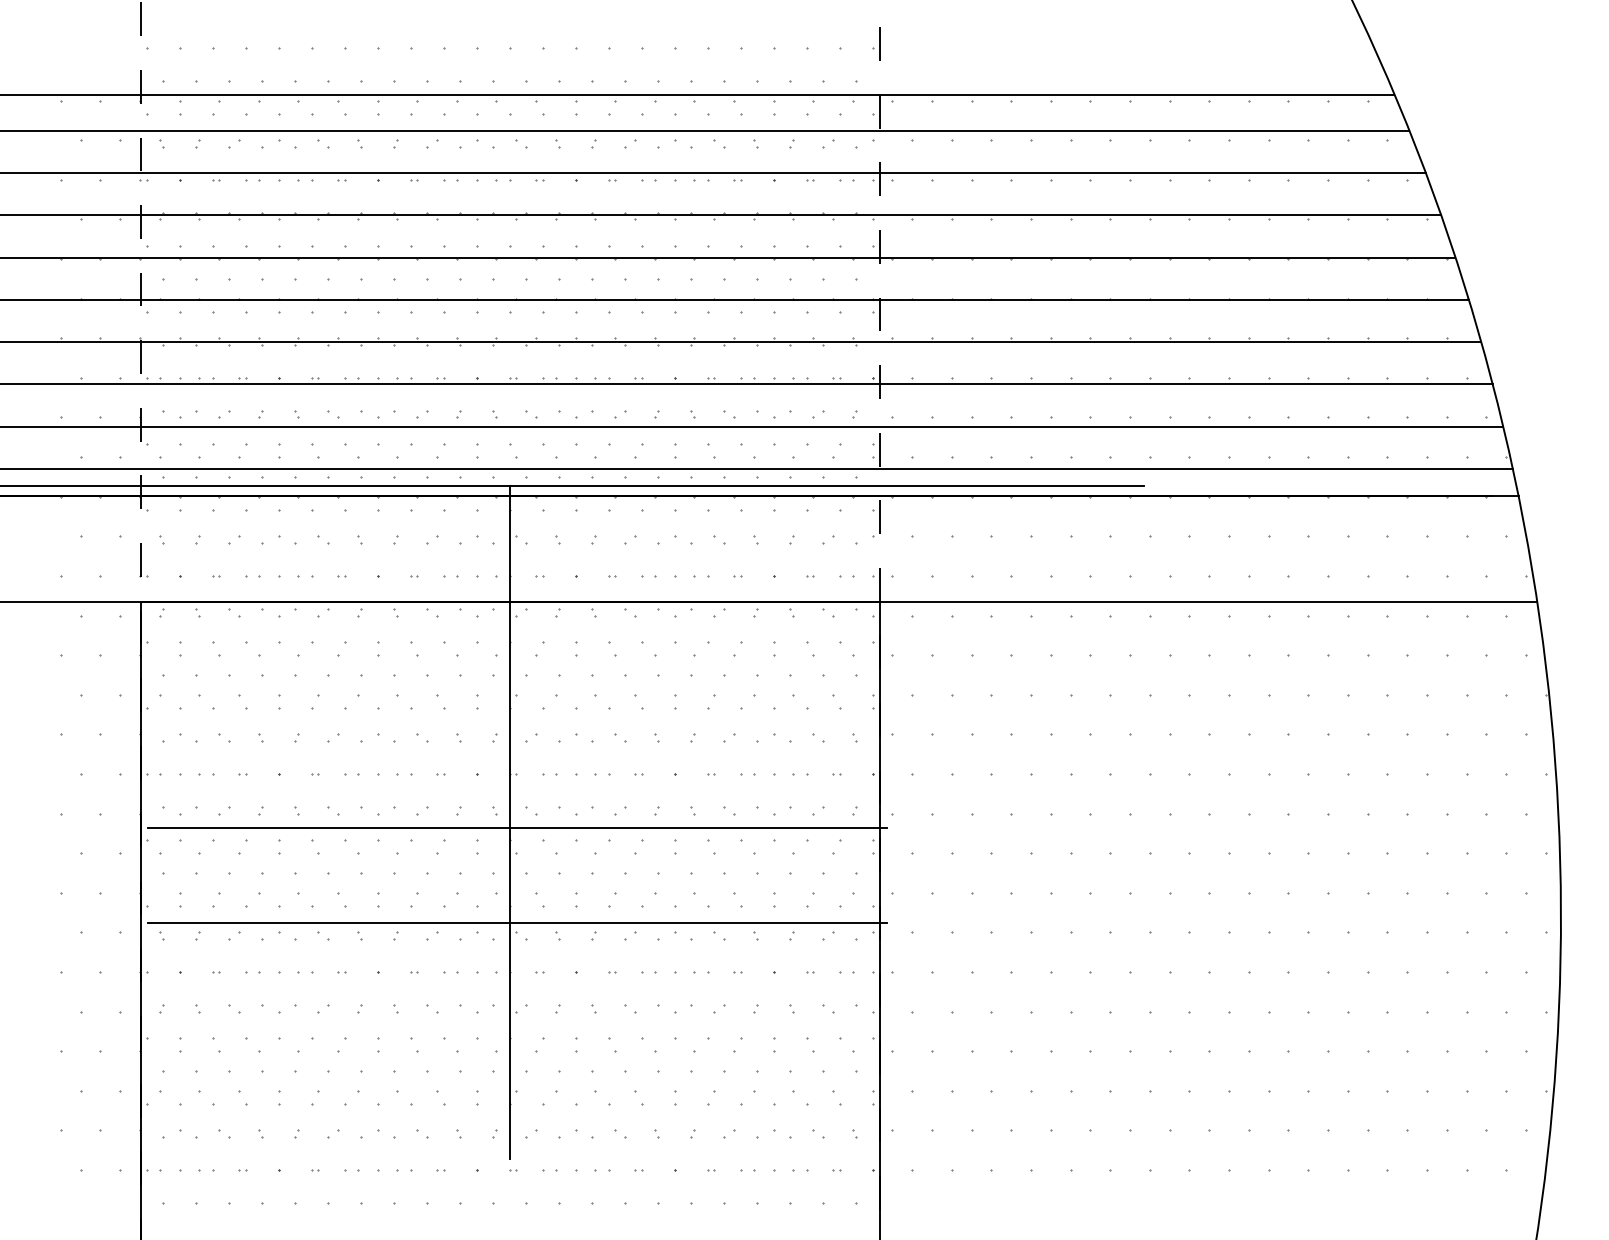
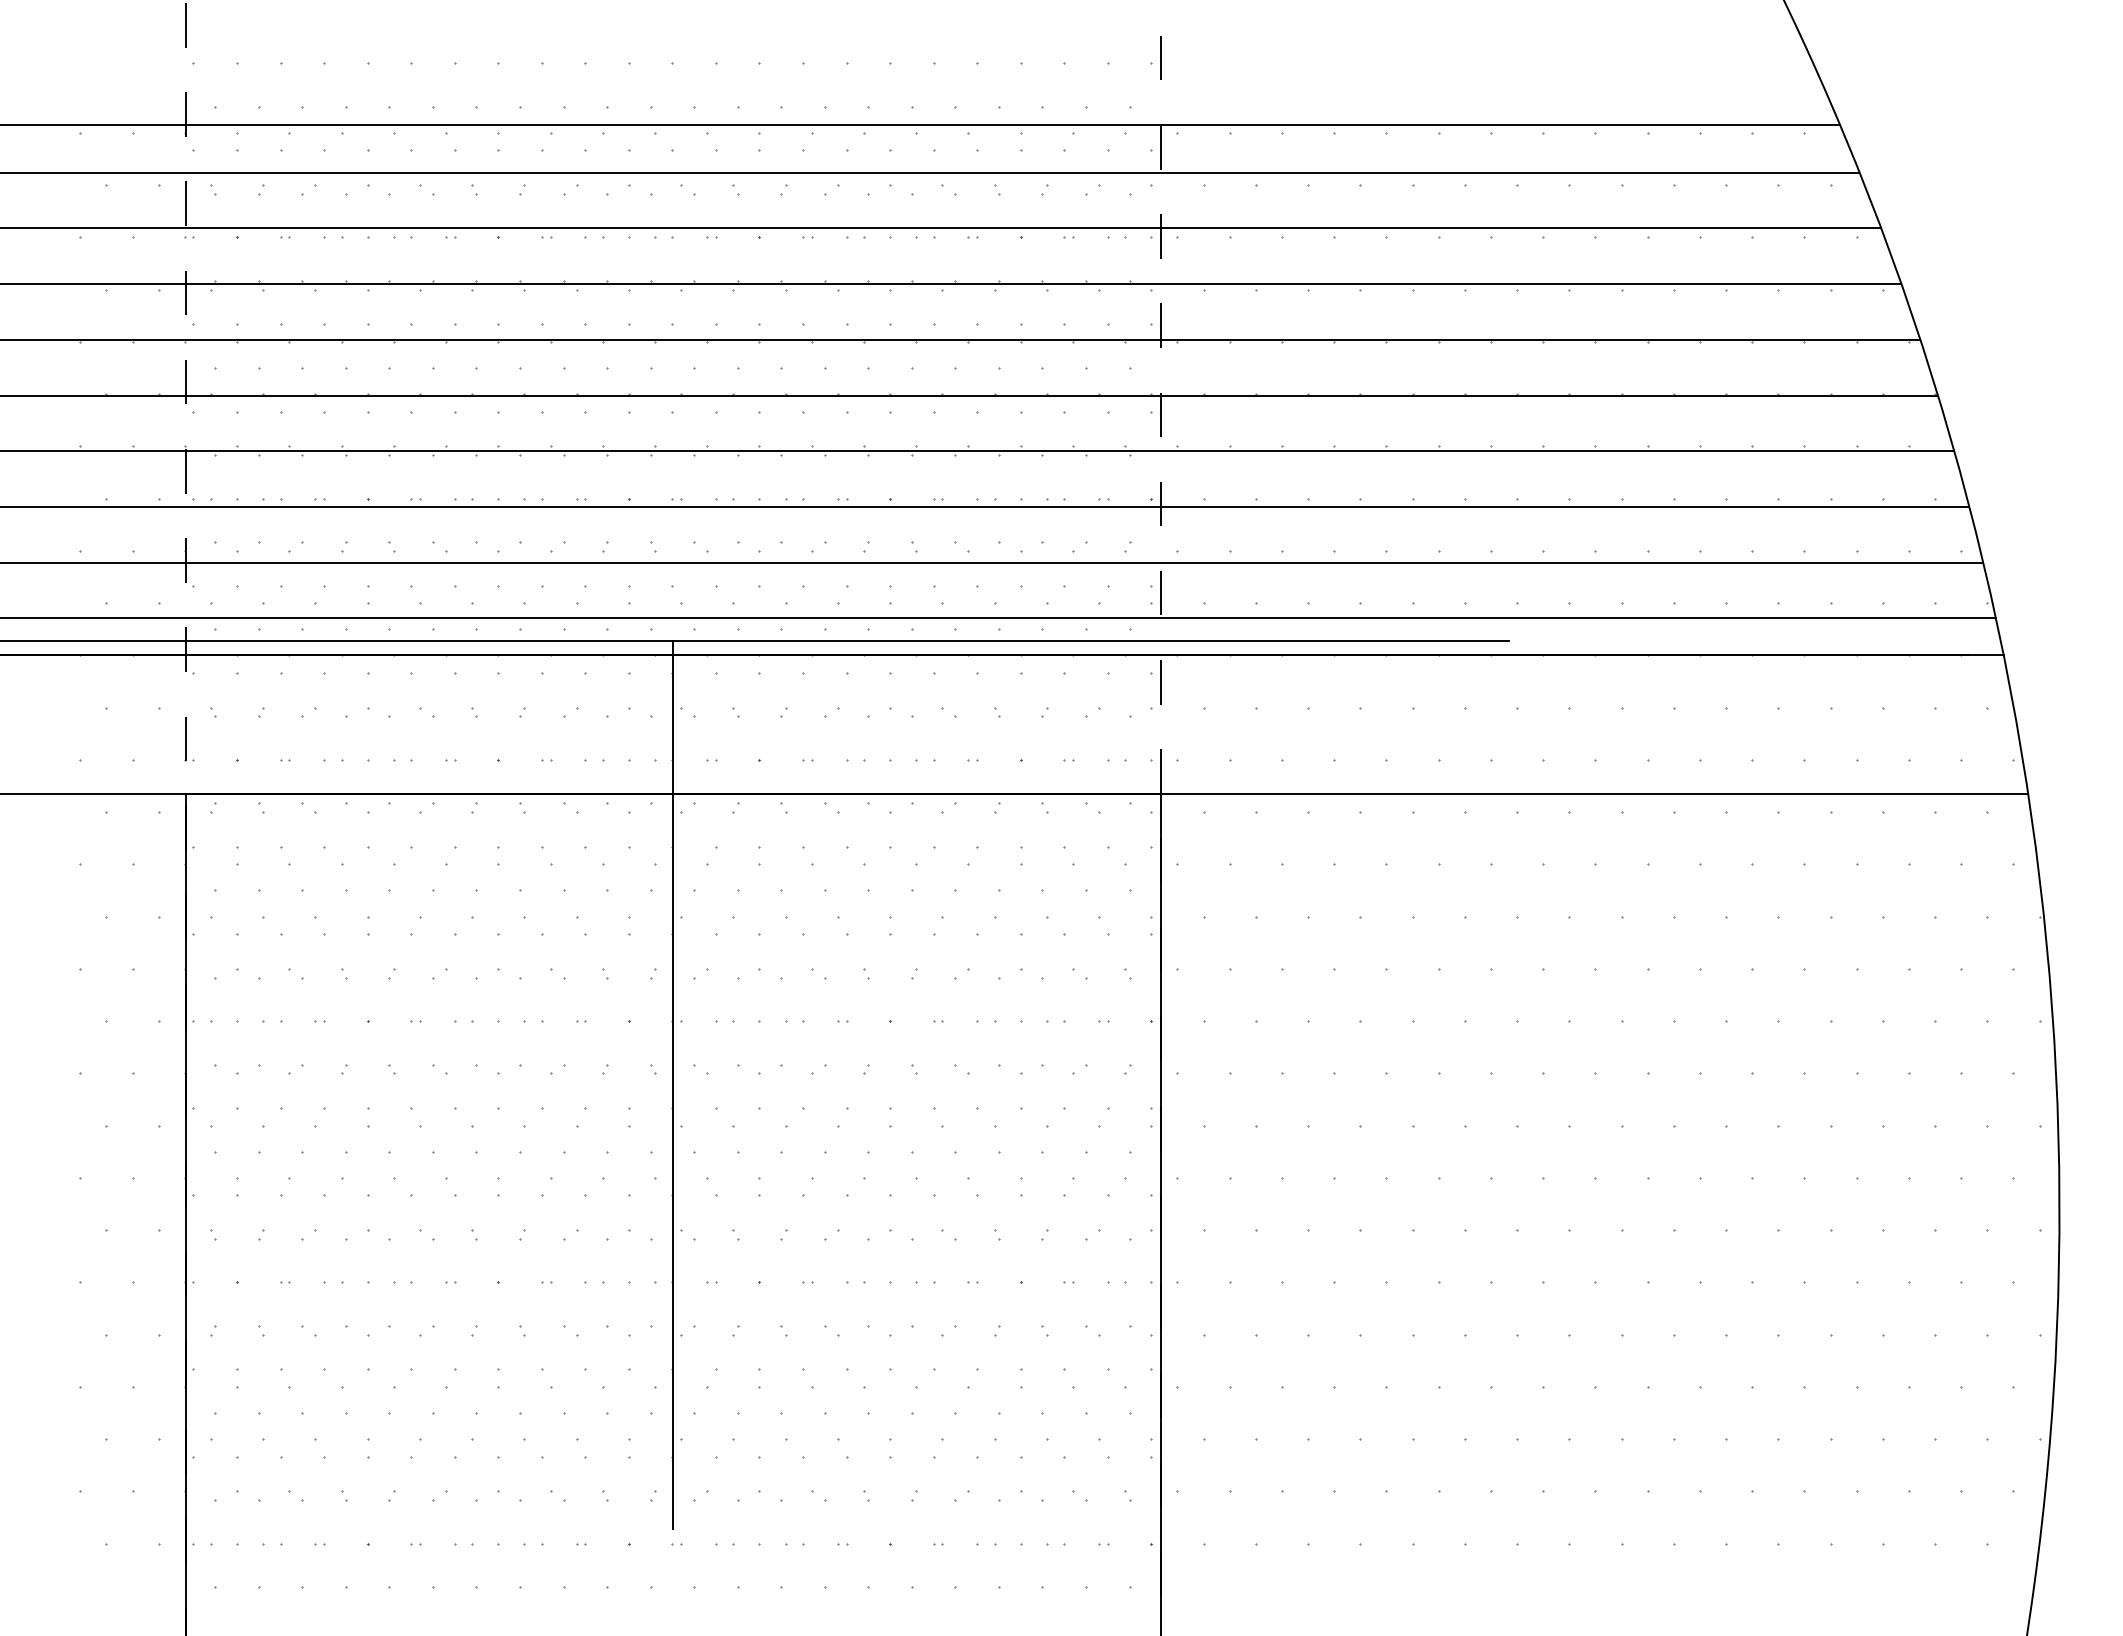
line: (517, 827) -> (682, 1091), removed
line: (517, 922) -> (682, 1217), removed

